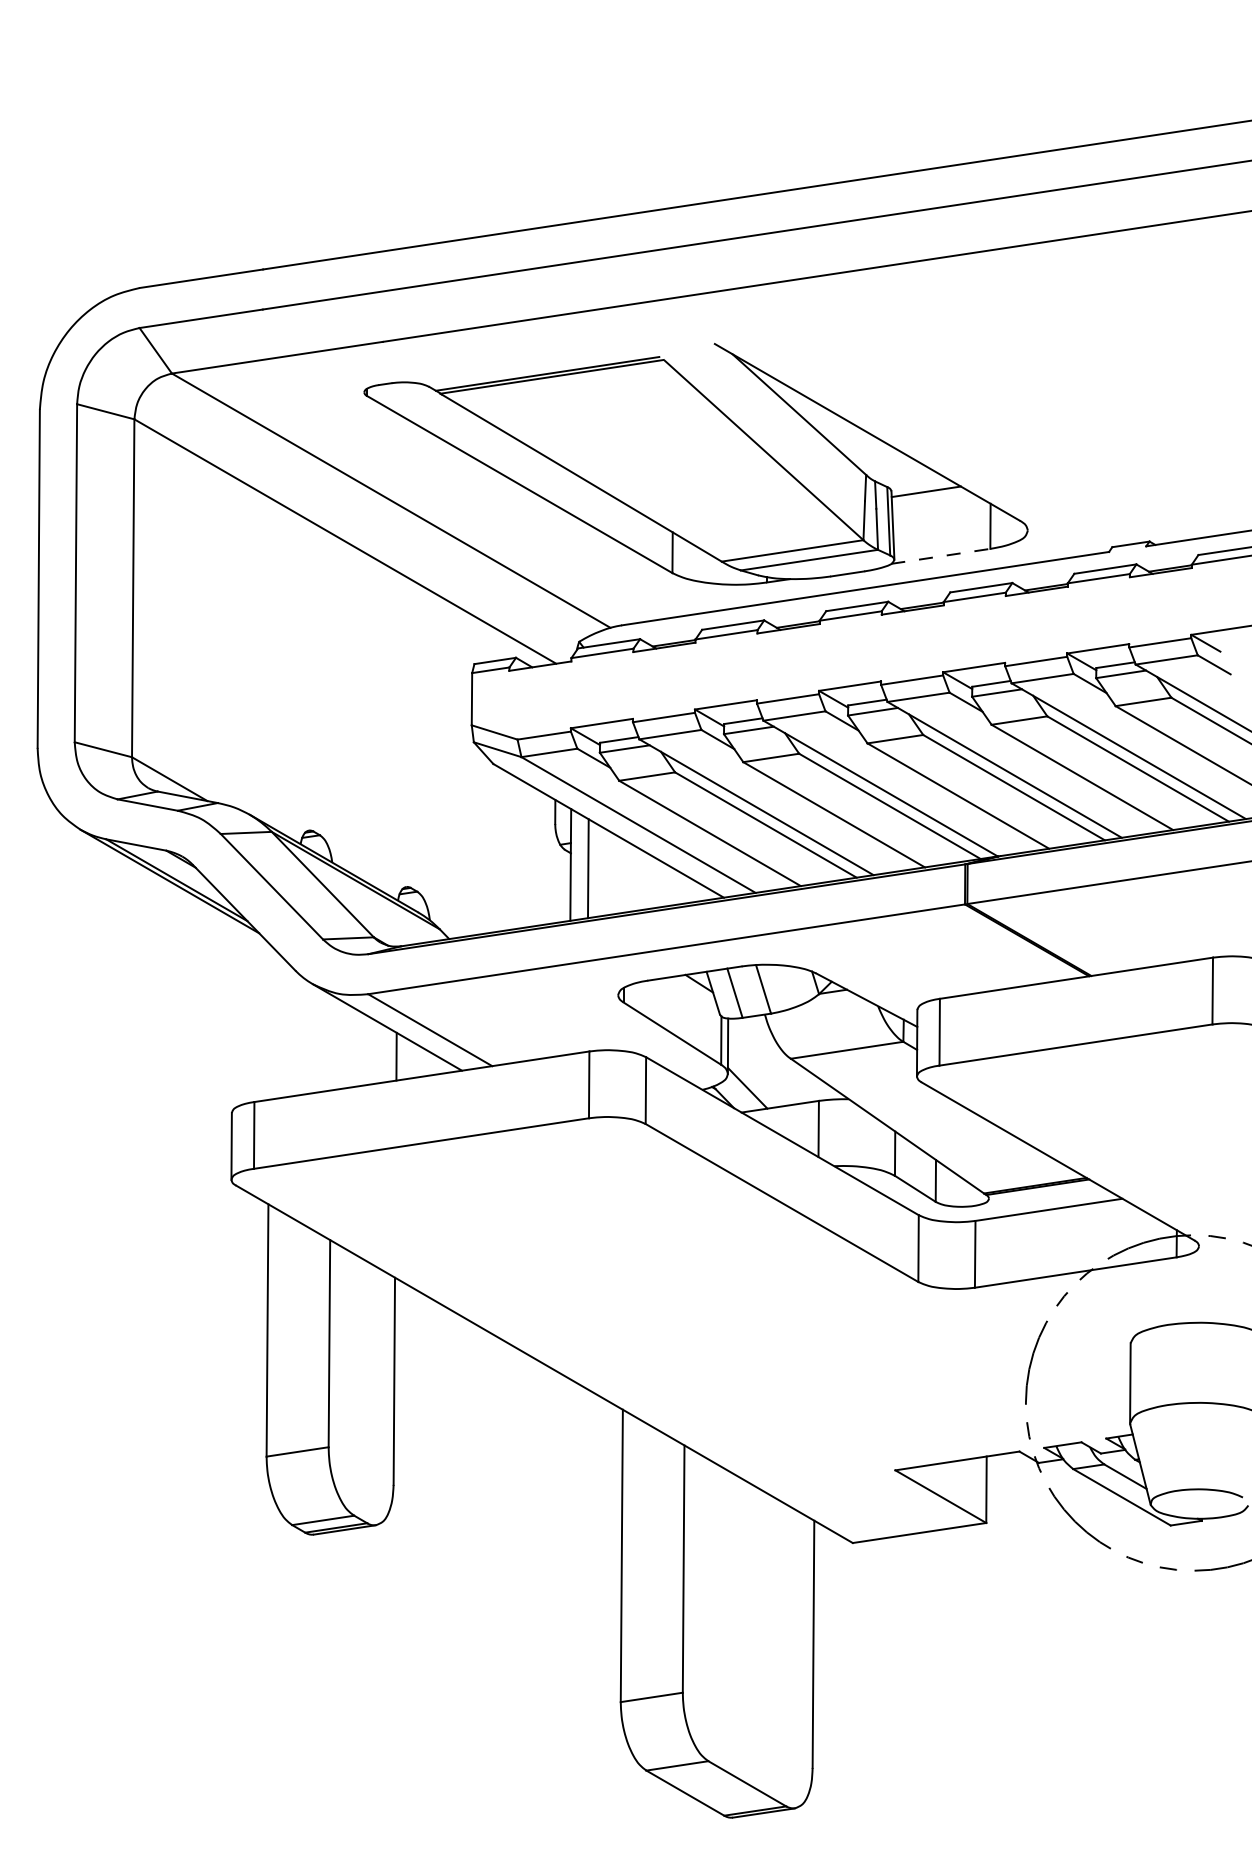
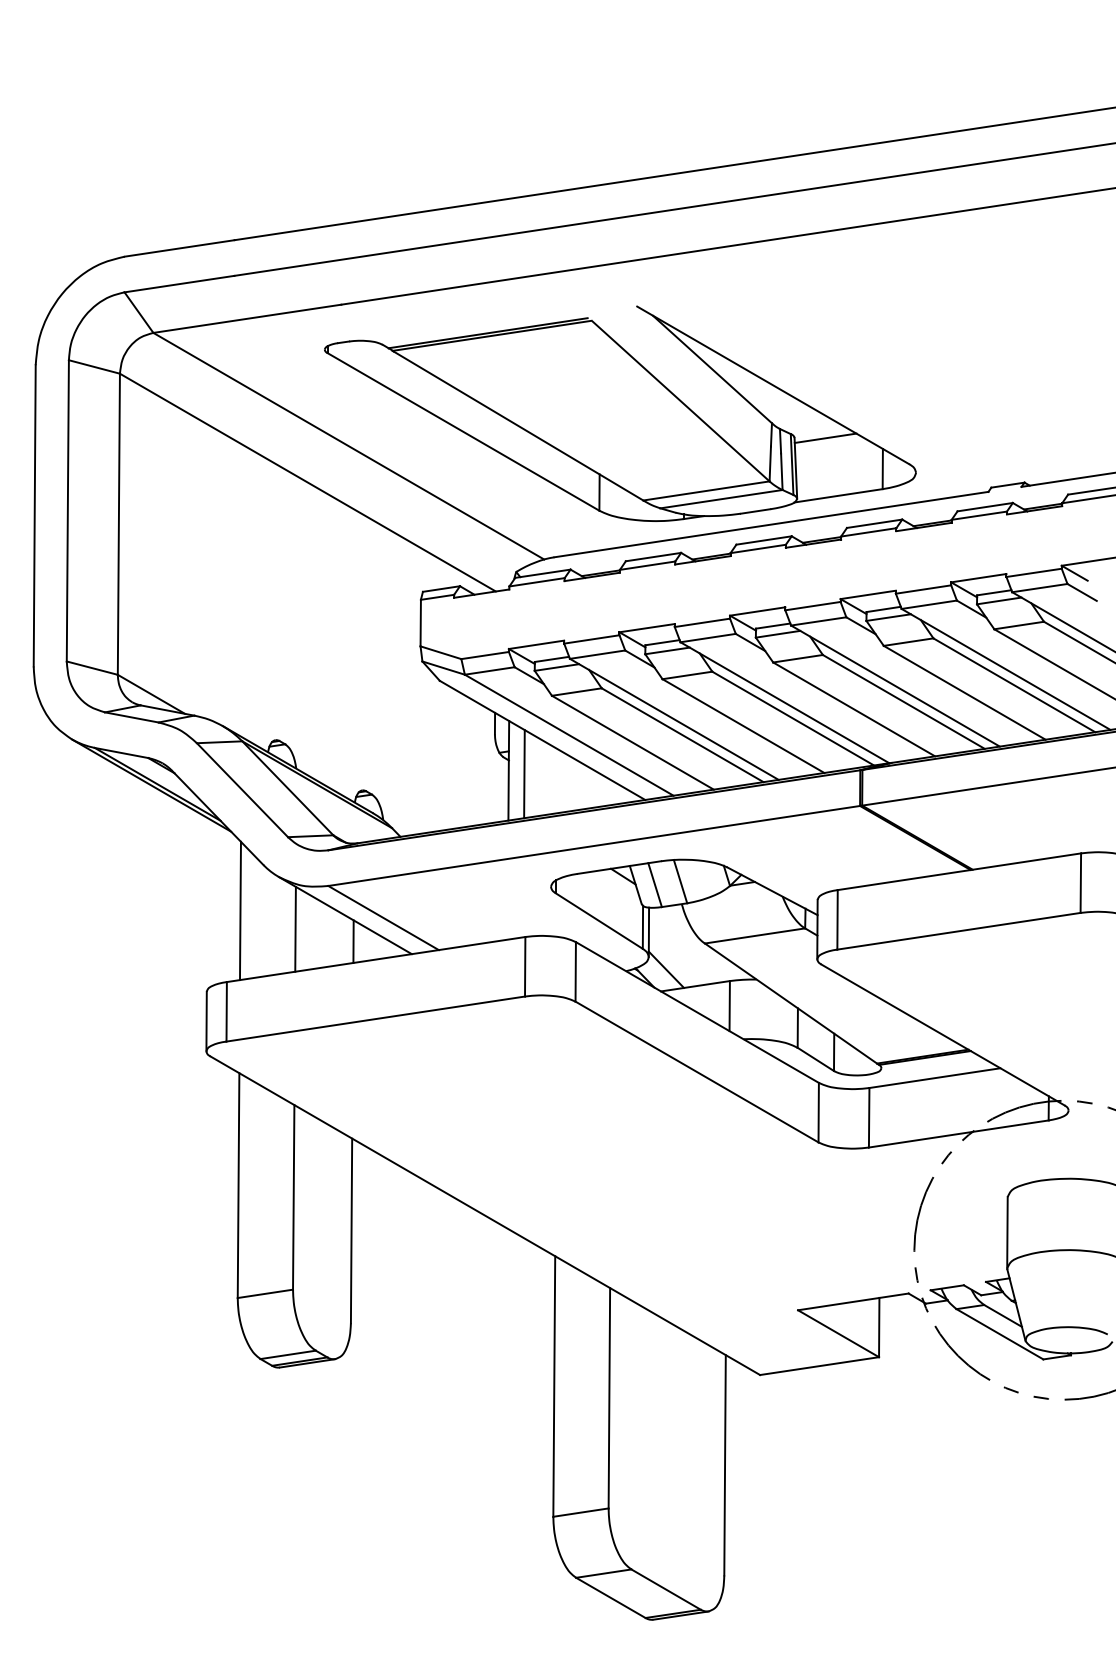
line: (941, 556) -> (839, 495), dashed -> solid
line: (269, 1021) -> (240, 910), added
line: (331, 1042) -> (295, 929), added

